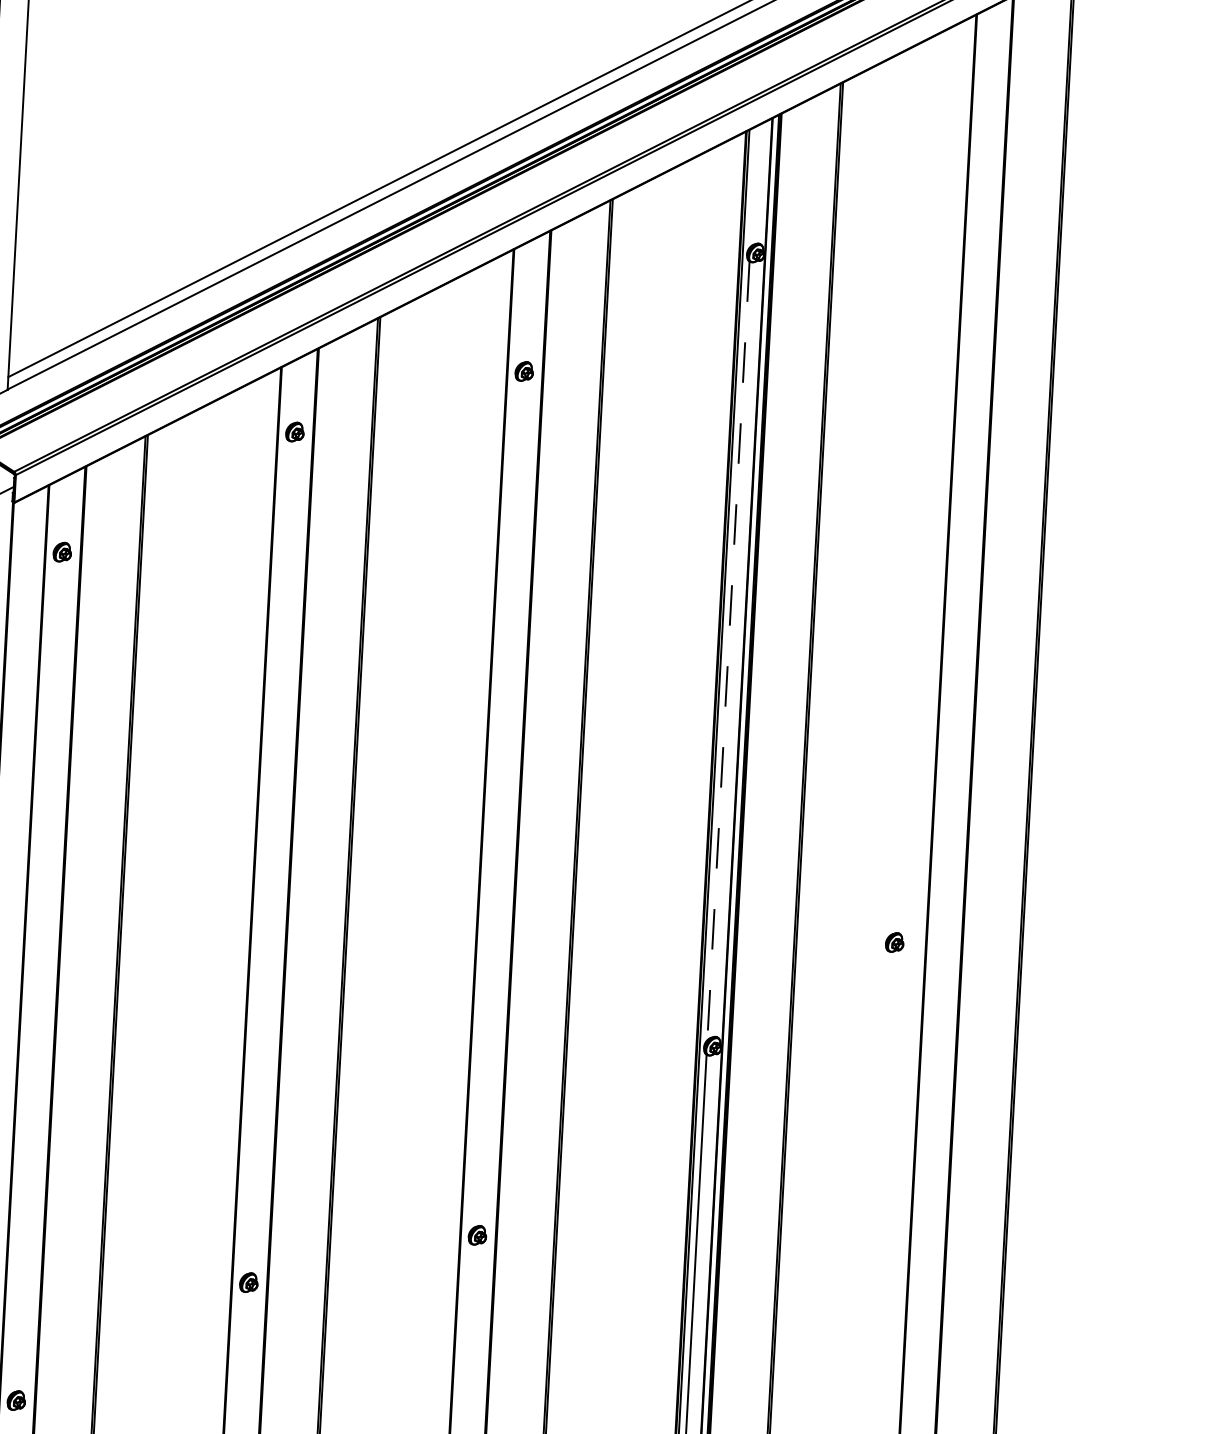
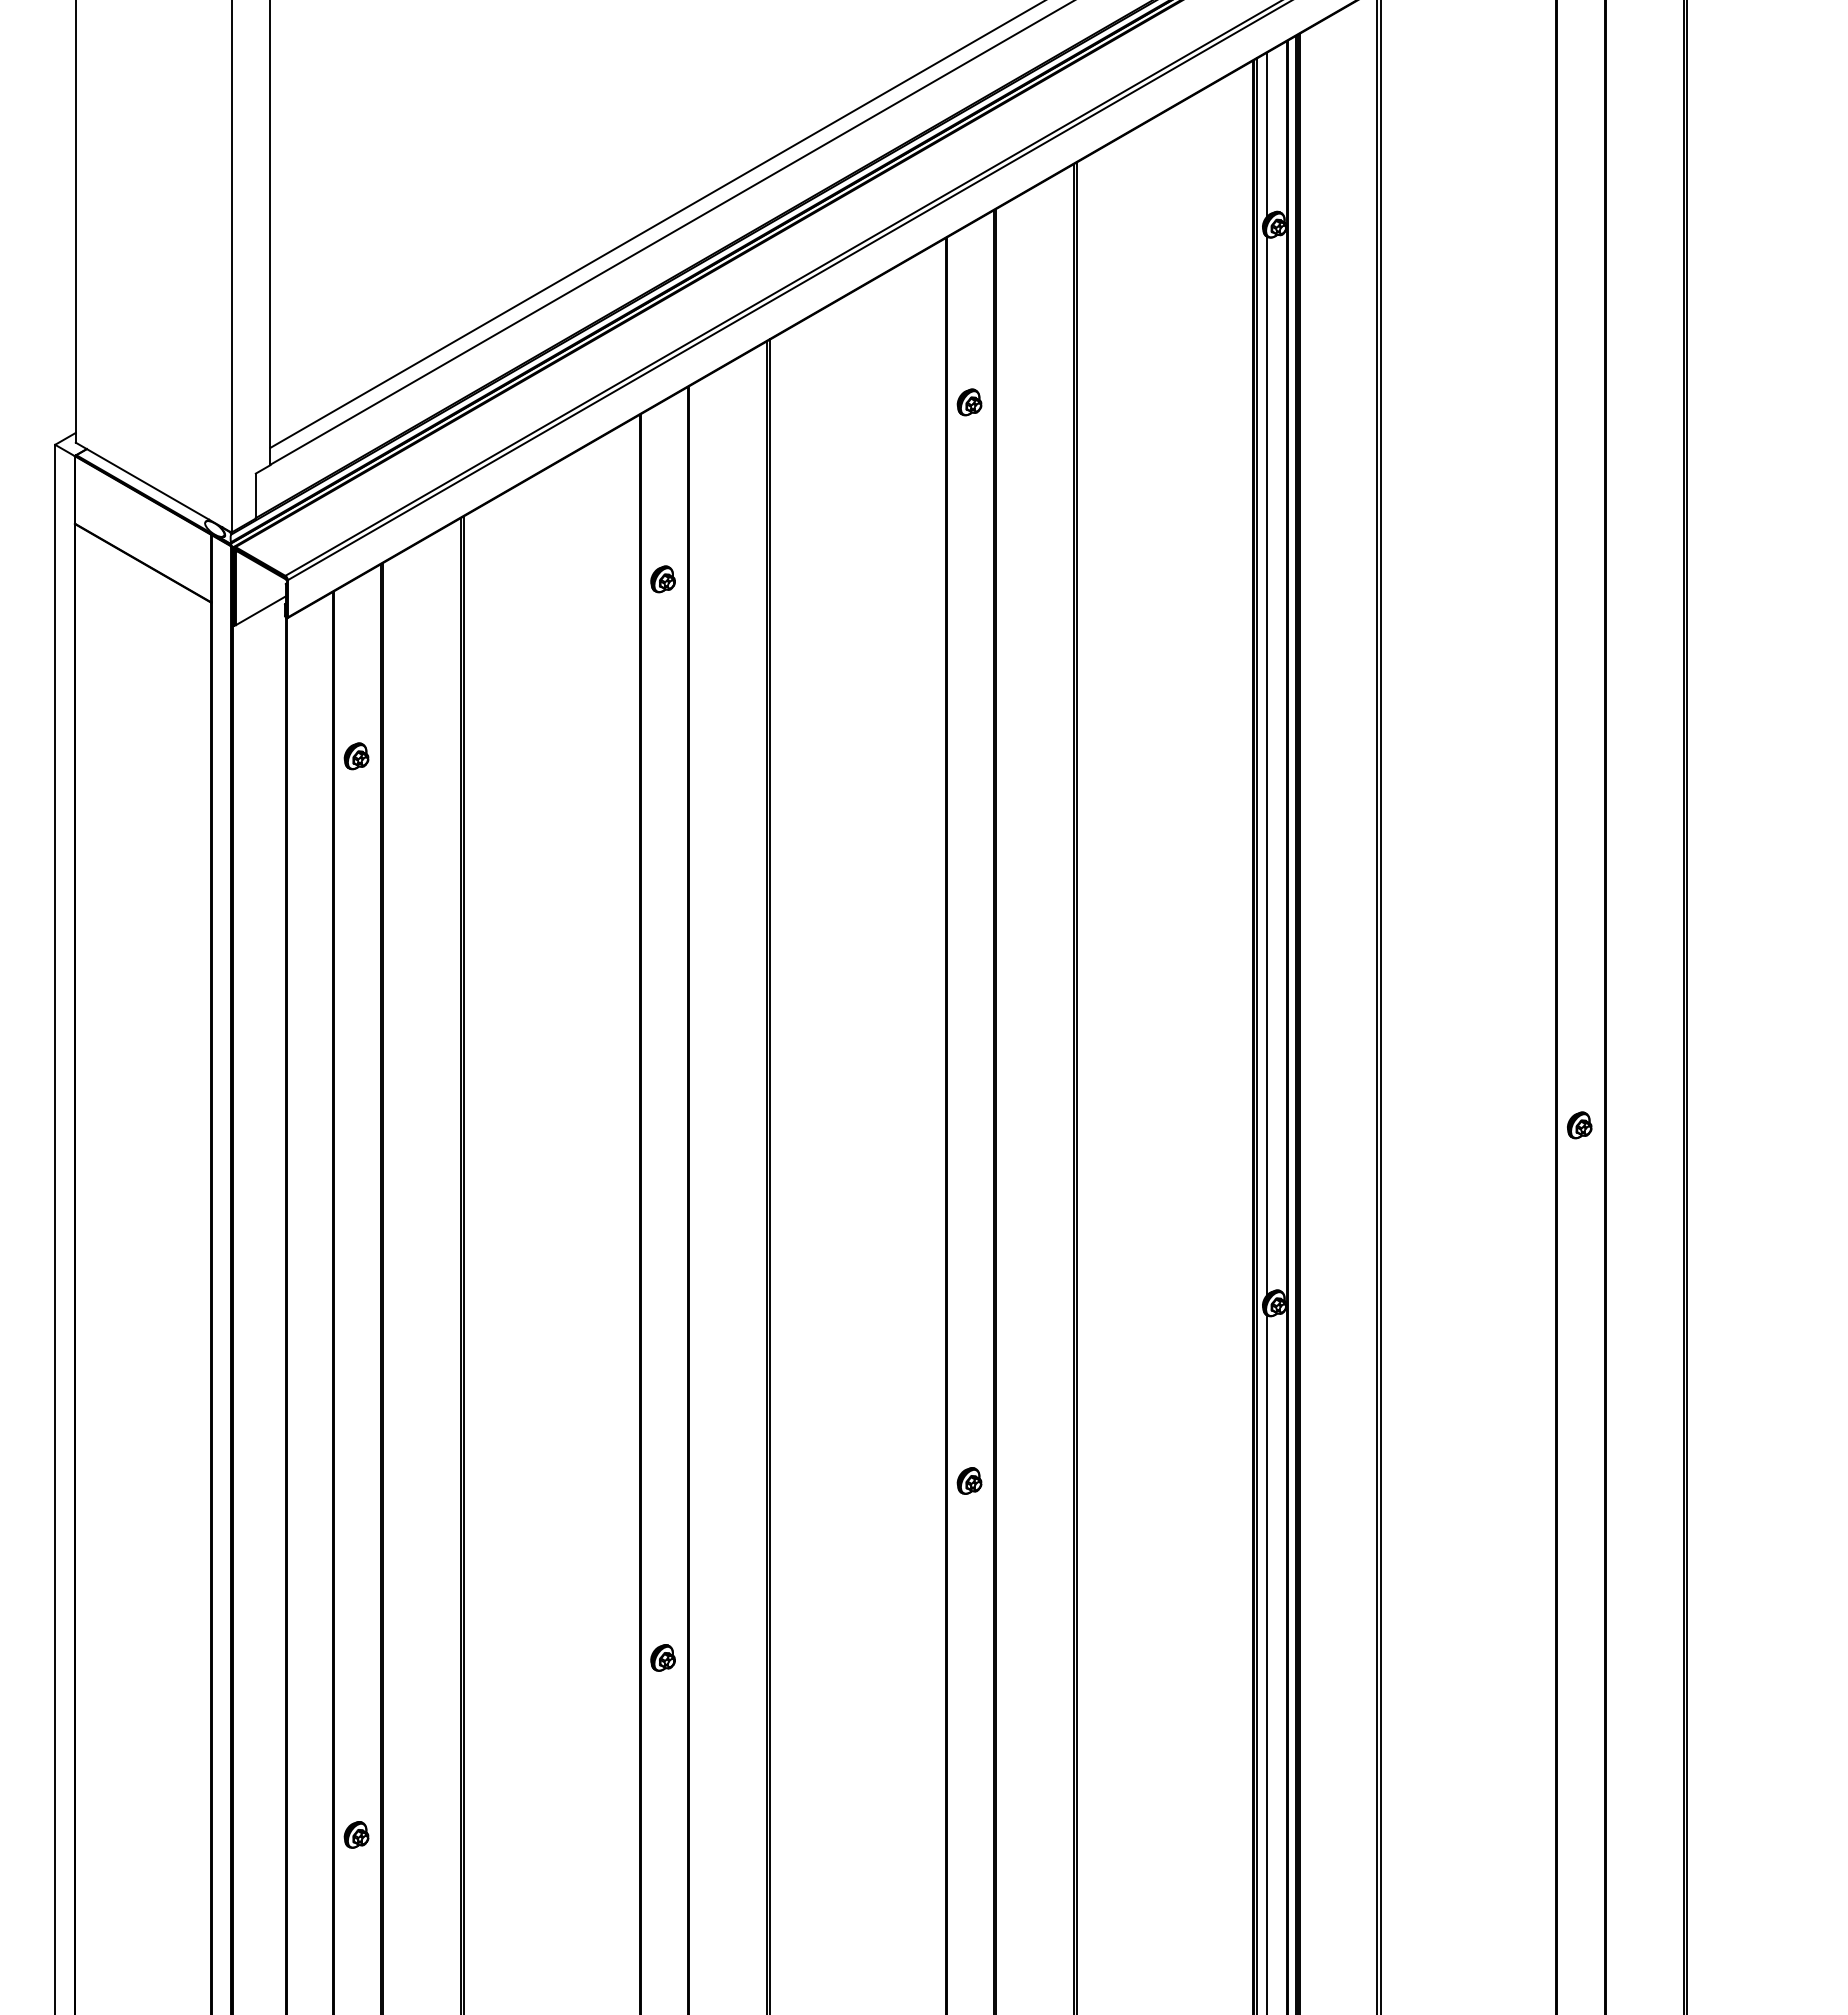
line: (753, 186) -> (1266, 134), added
part: (294, 432) -> (662, 579), moved
part: (62, 552) -> (356, 756), moved
line: (728, 651) -> (1266, 766), dashed -> solid
part: (894, 942) -> (1579, 1125), moved
part: (477, 1234) -> (969, 1480), moved

